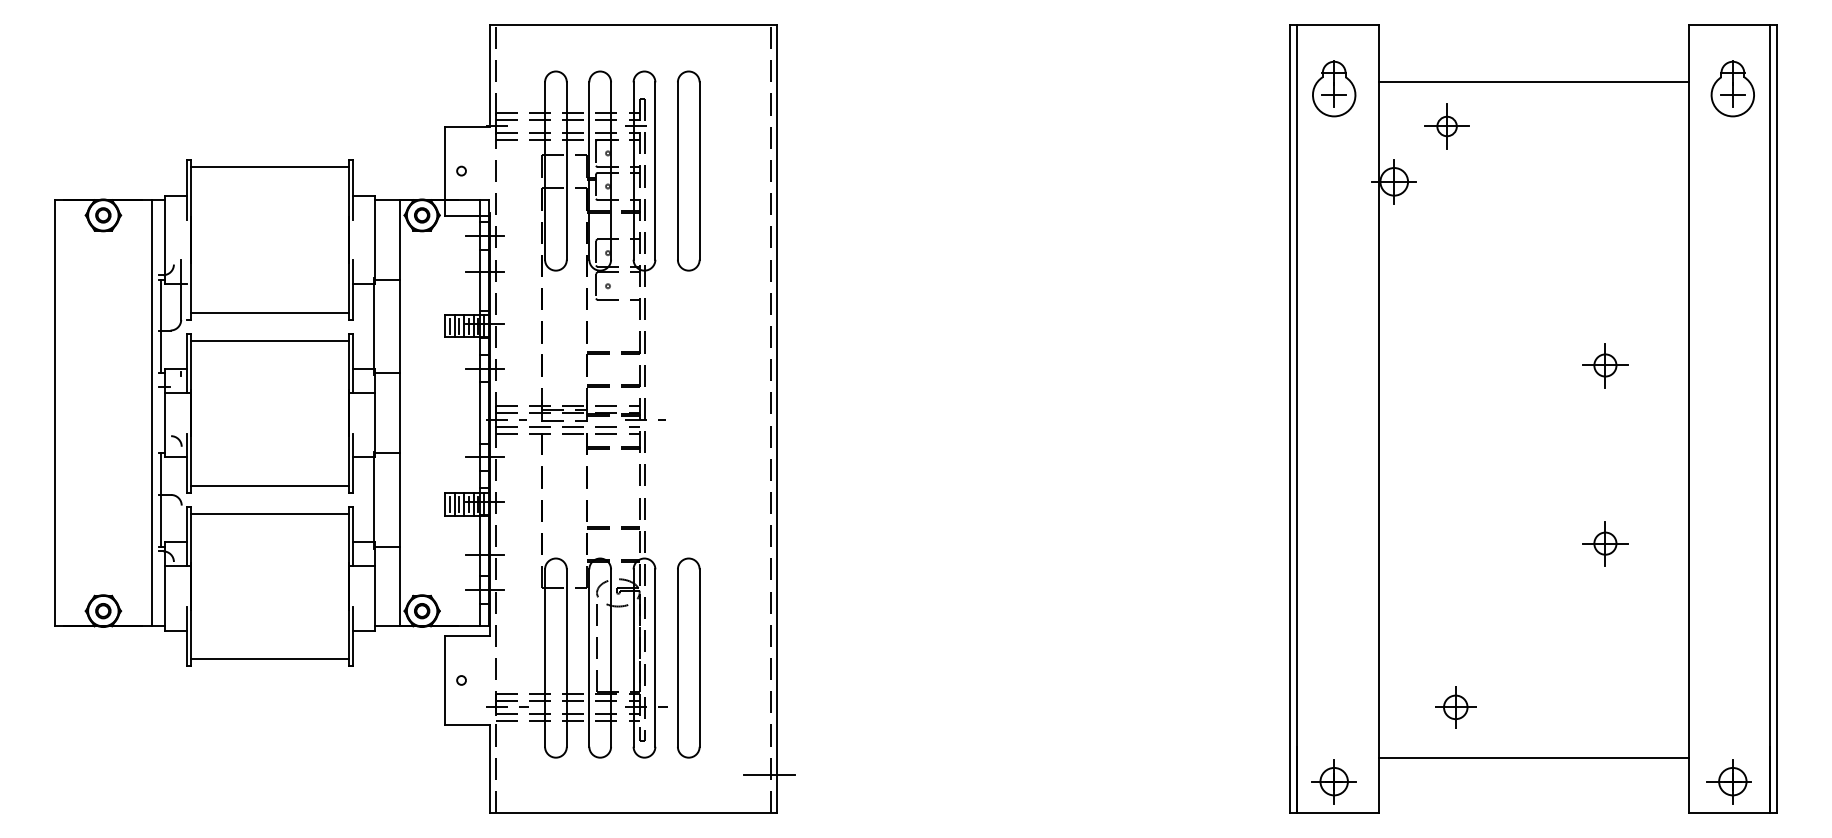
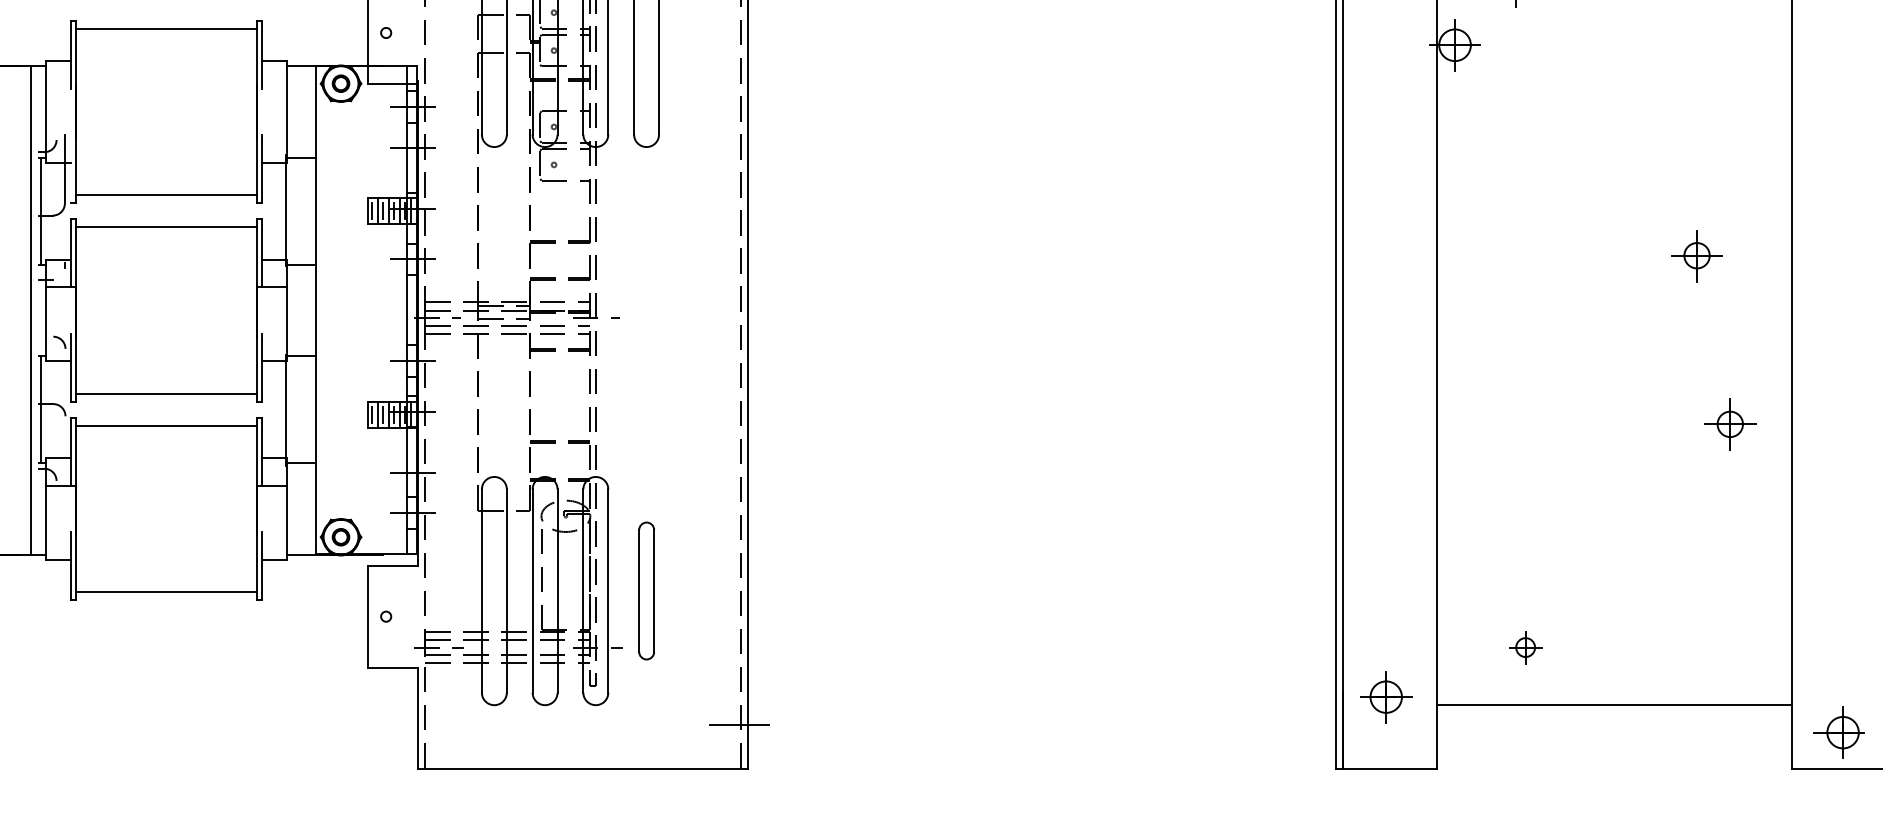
part: (1605, 543) -> (1730, 424), moved
part: (688, 657) -> (646, 590), size x0.6
part: (1455, 707) -> (1525, 647), size x0.7
part: (1333, 781) -> (1385, 696), moved

